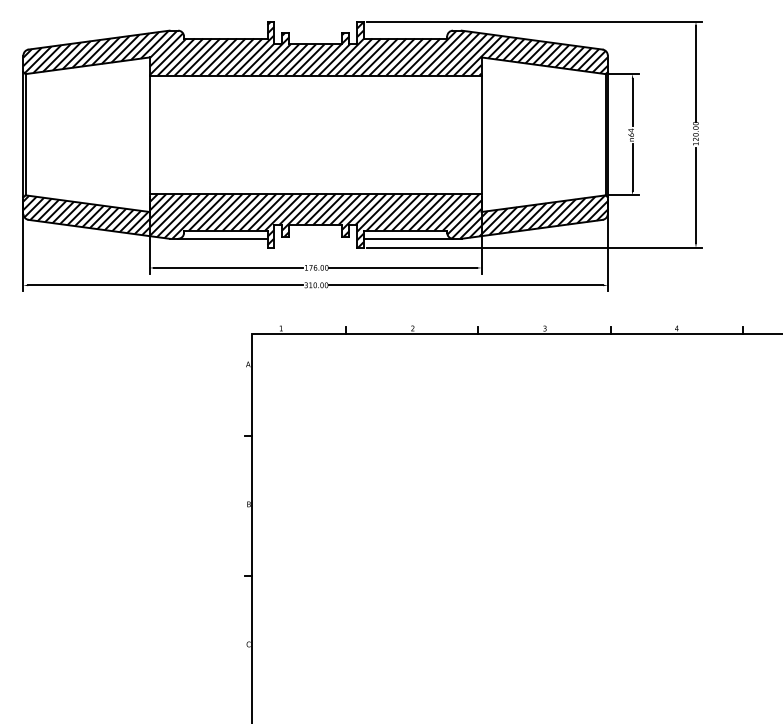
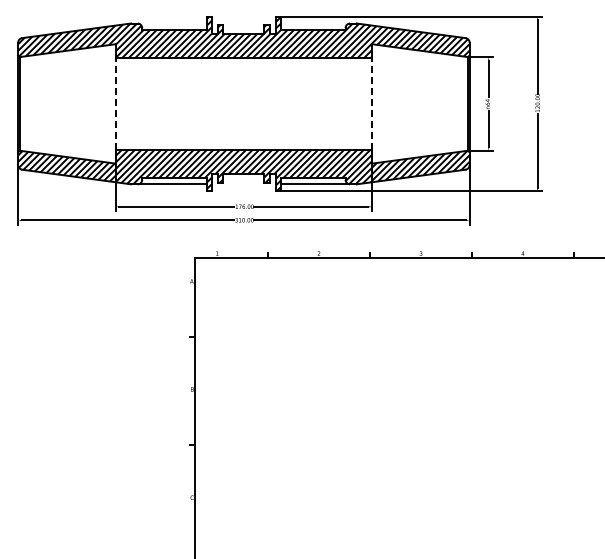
line: (149, 134) -> (115, 103), solid -> dashed
line: (482, 134) -> (372, 103), solid -> dashed

